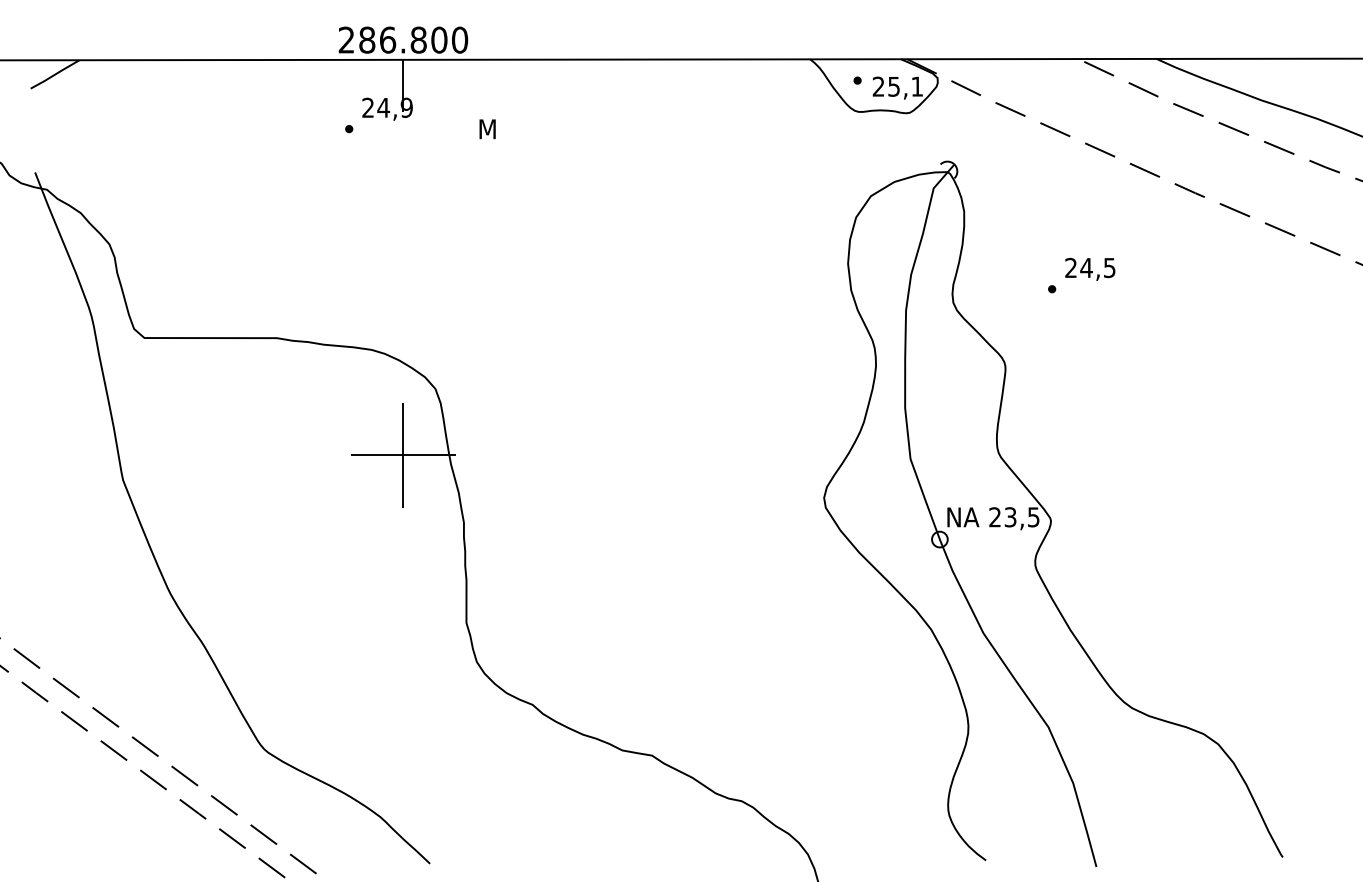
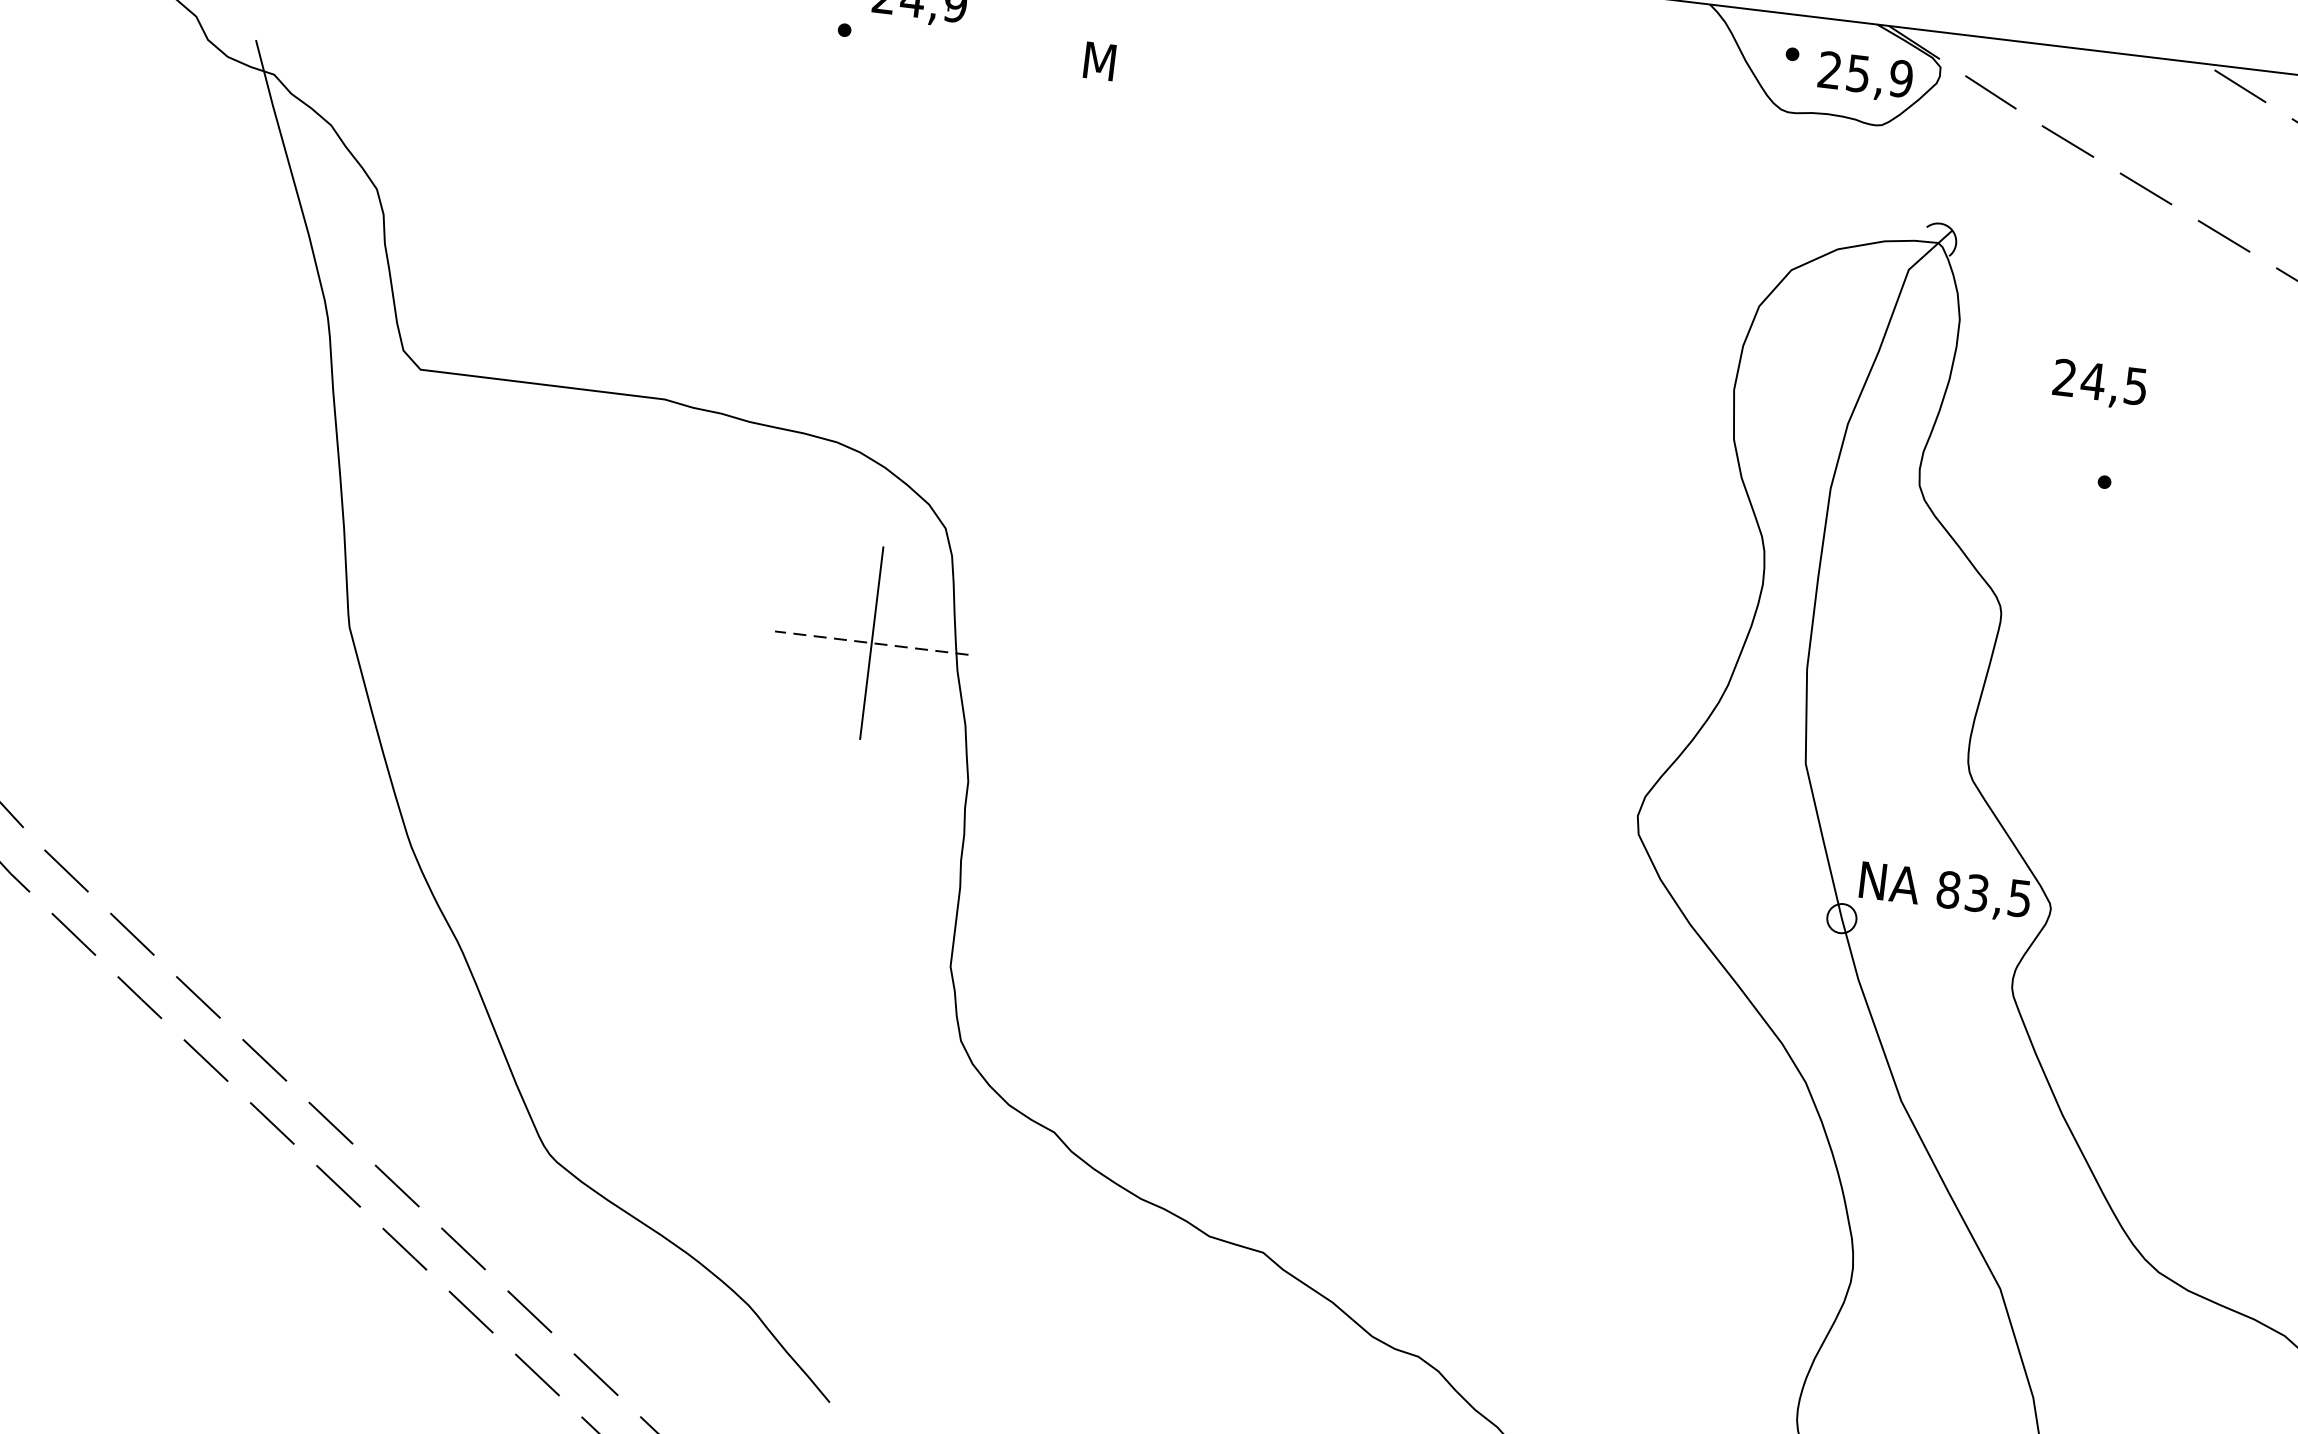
text: (917, 86) -> (1901, 78), 25,1 -> 25,9
text: (1090, 268) -> (2100, 383), moved
line: (402, 455) -> (870, 643), solid -> dashed
text: (995, 517) -> (1949, 890), 23,5 -> 83,5

